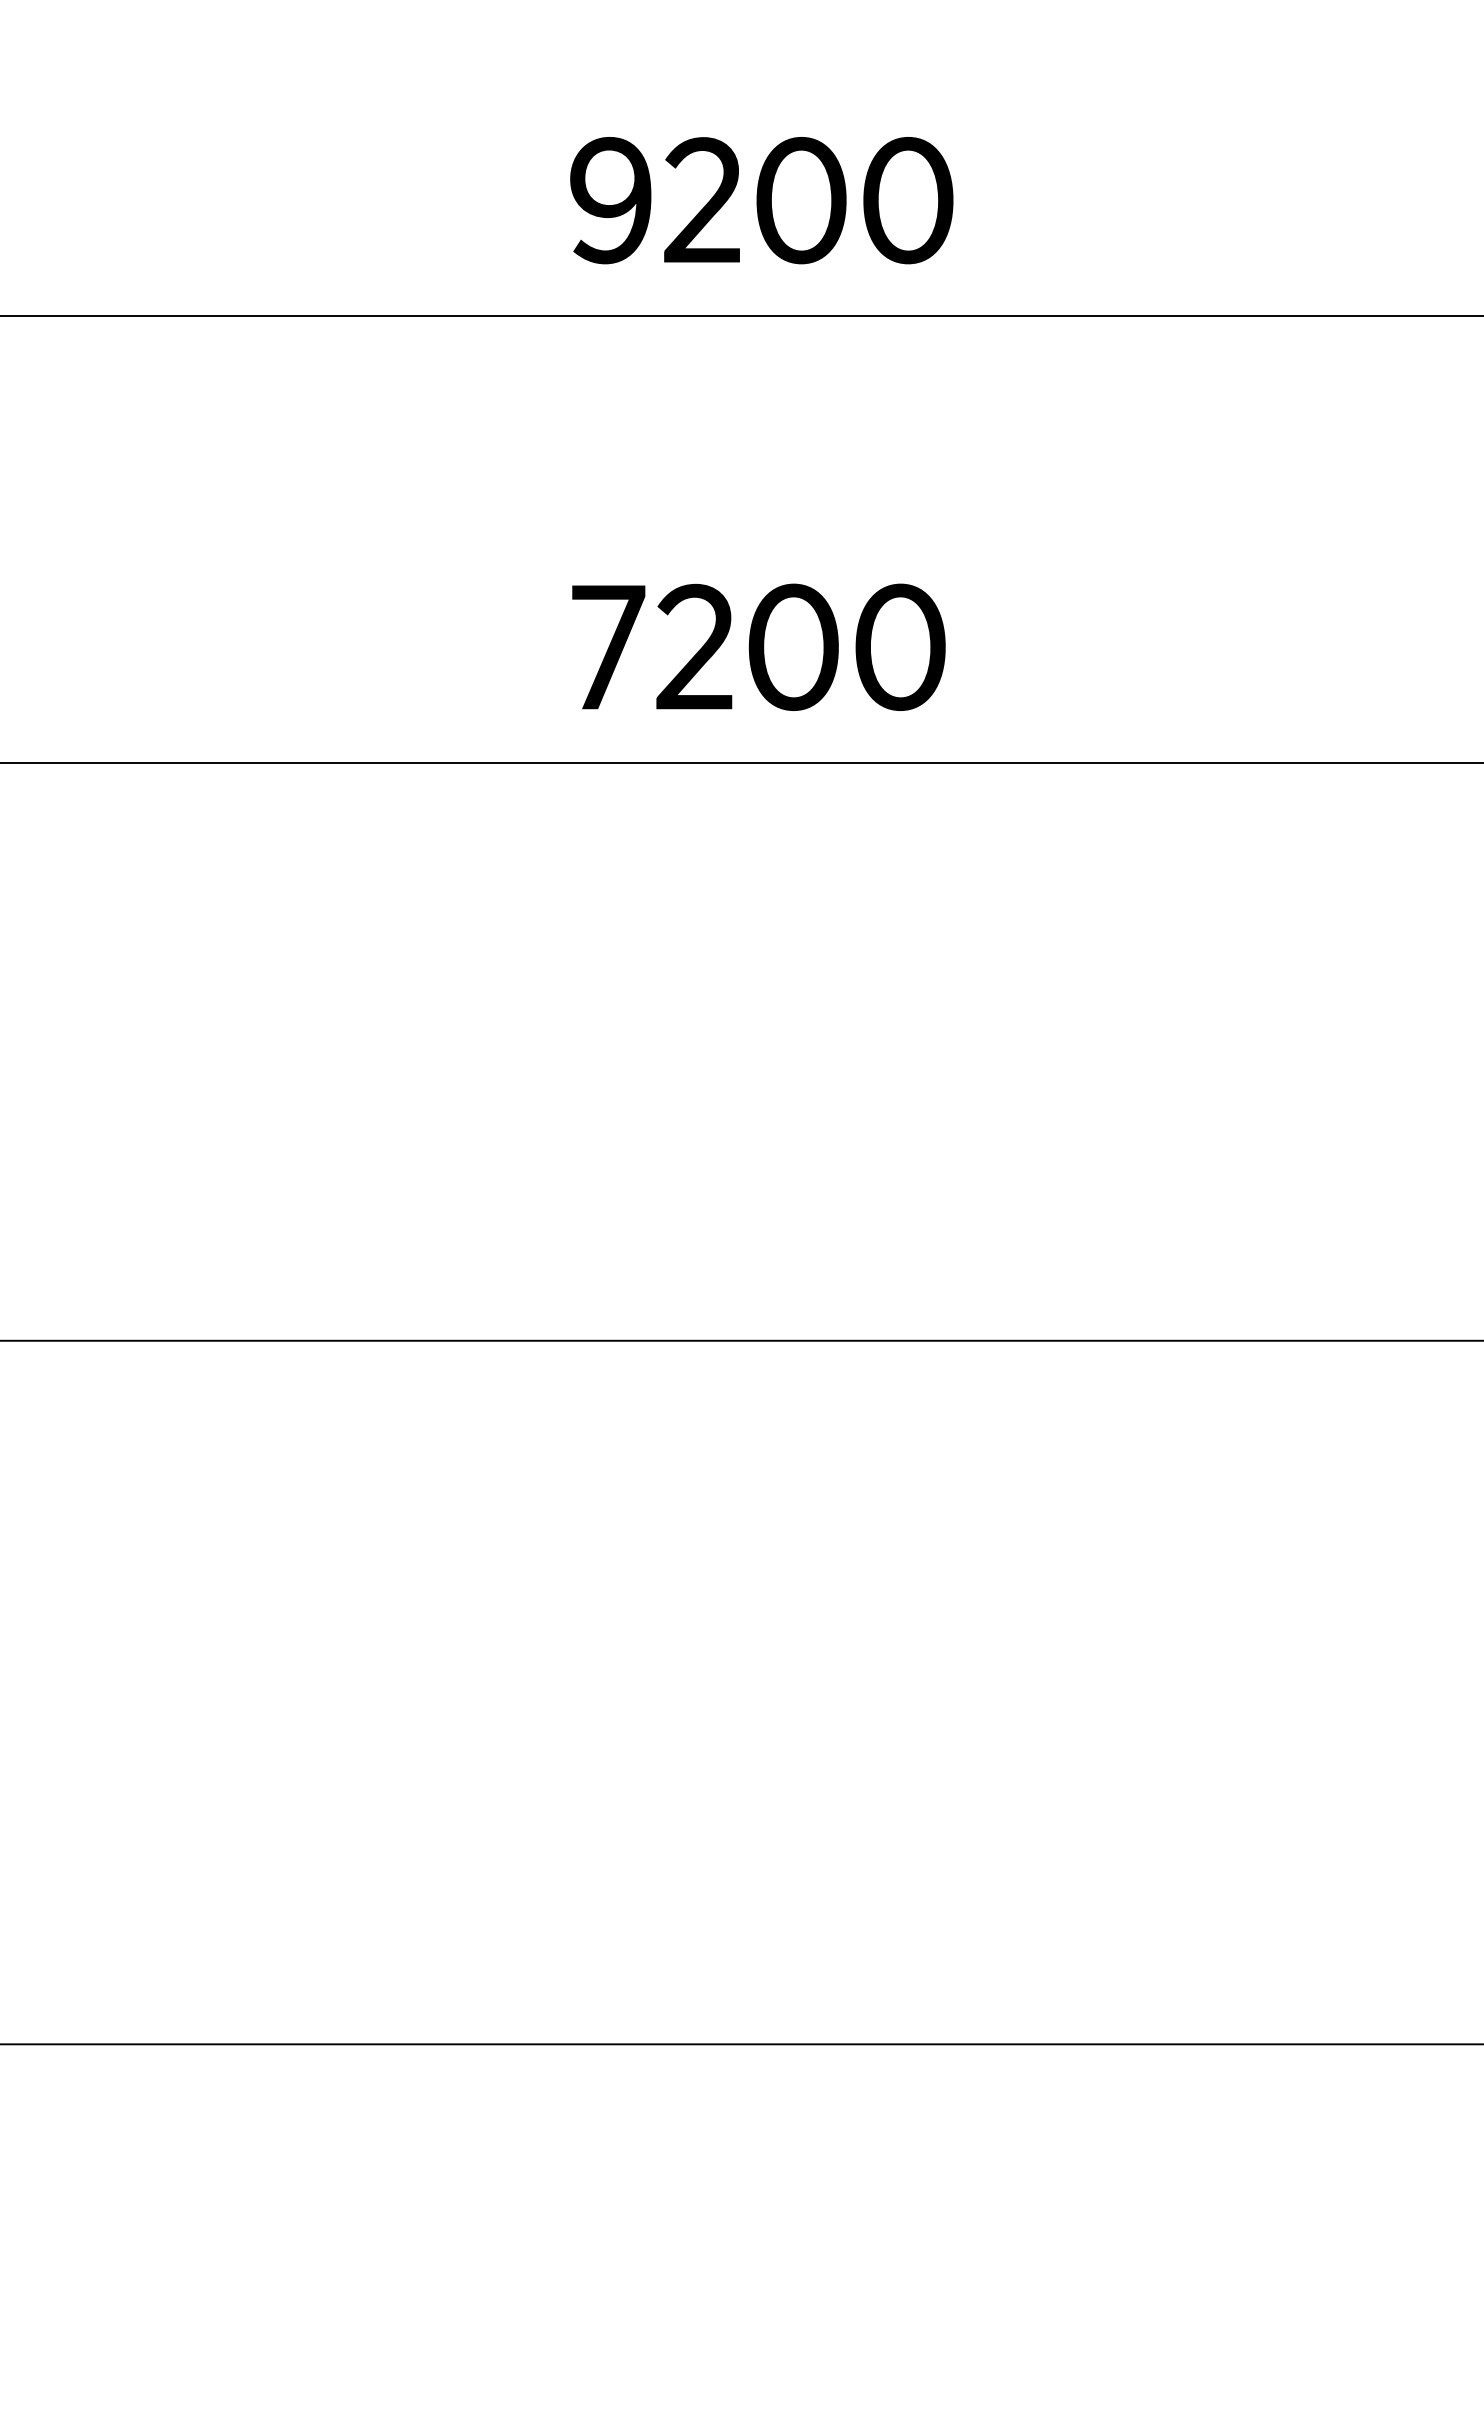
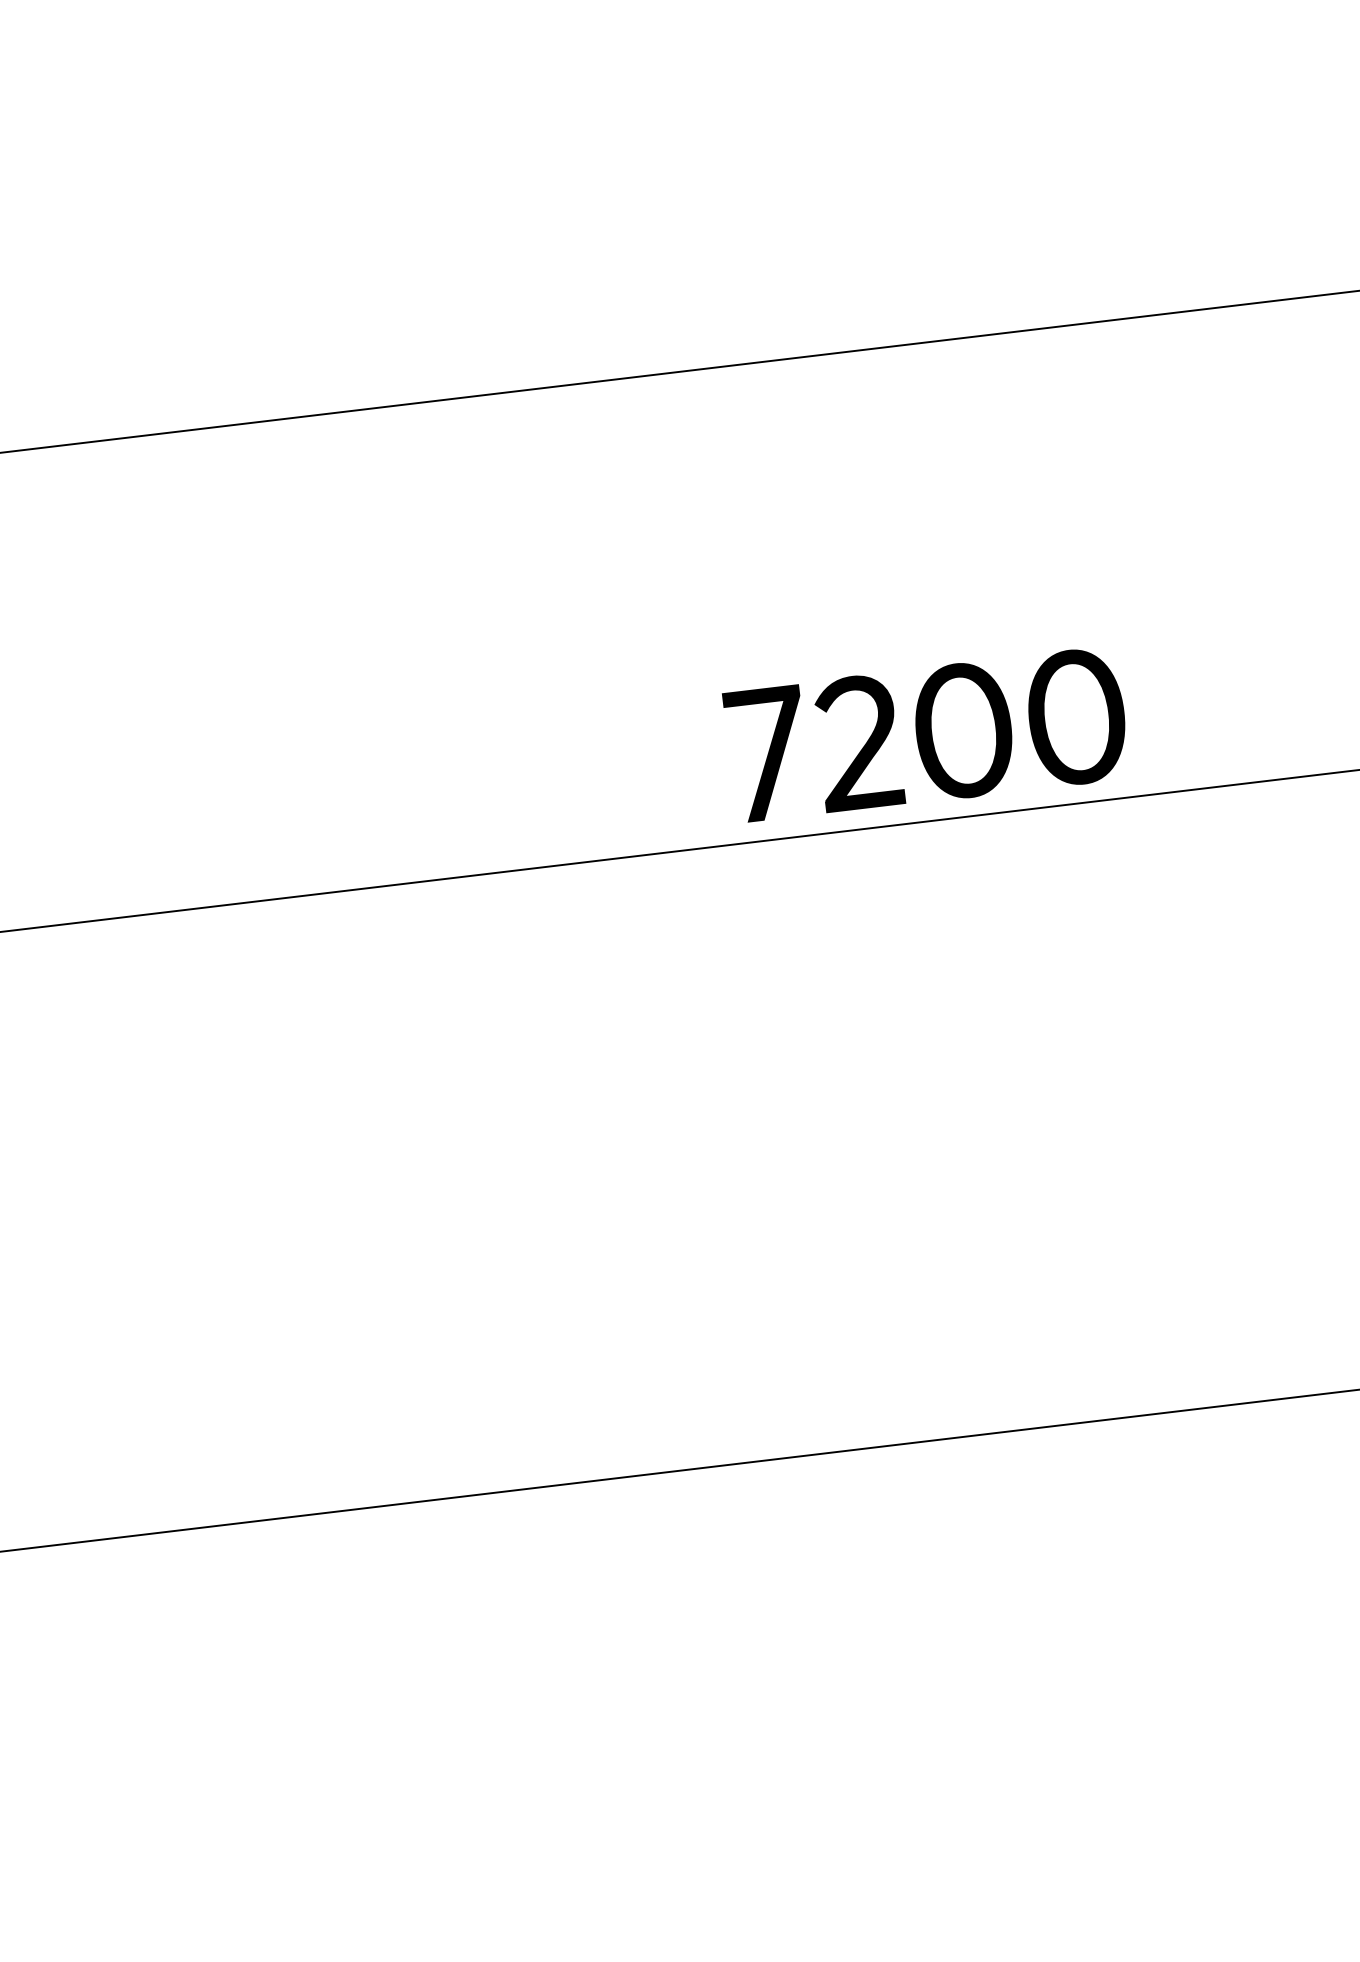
part: (761, 200) -> (551, 263), removed
part: (758, 646) -> (926, 734), moved

